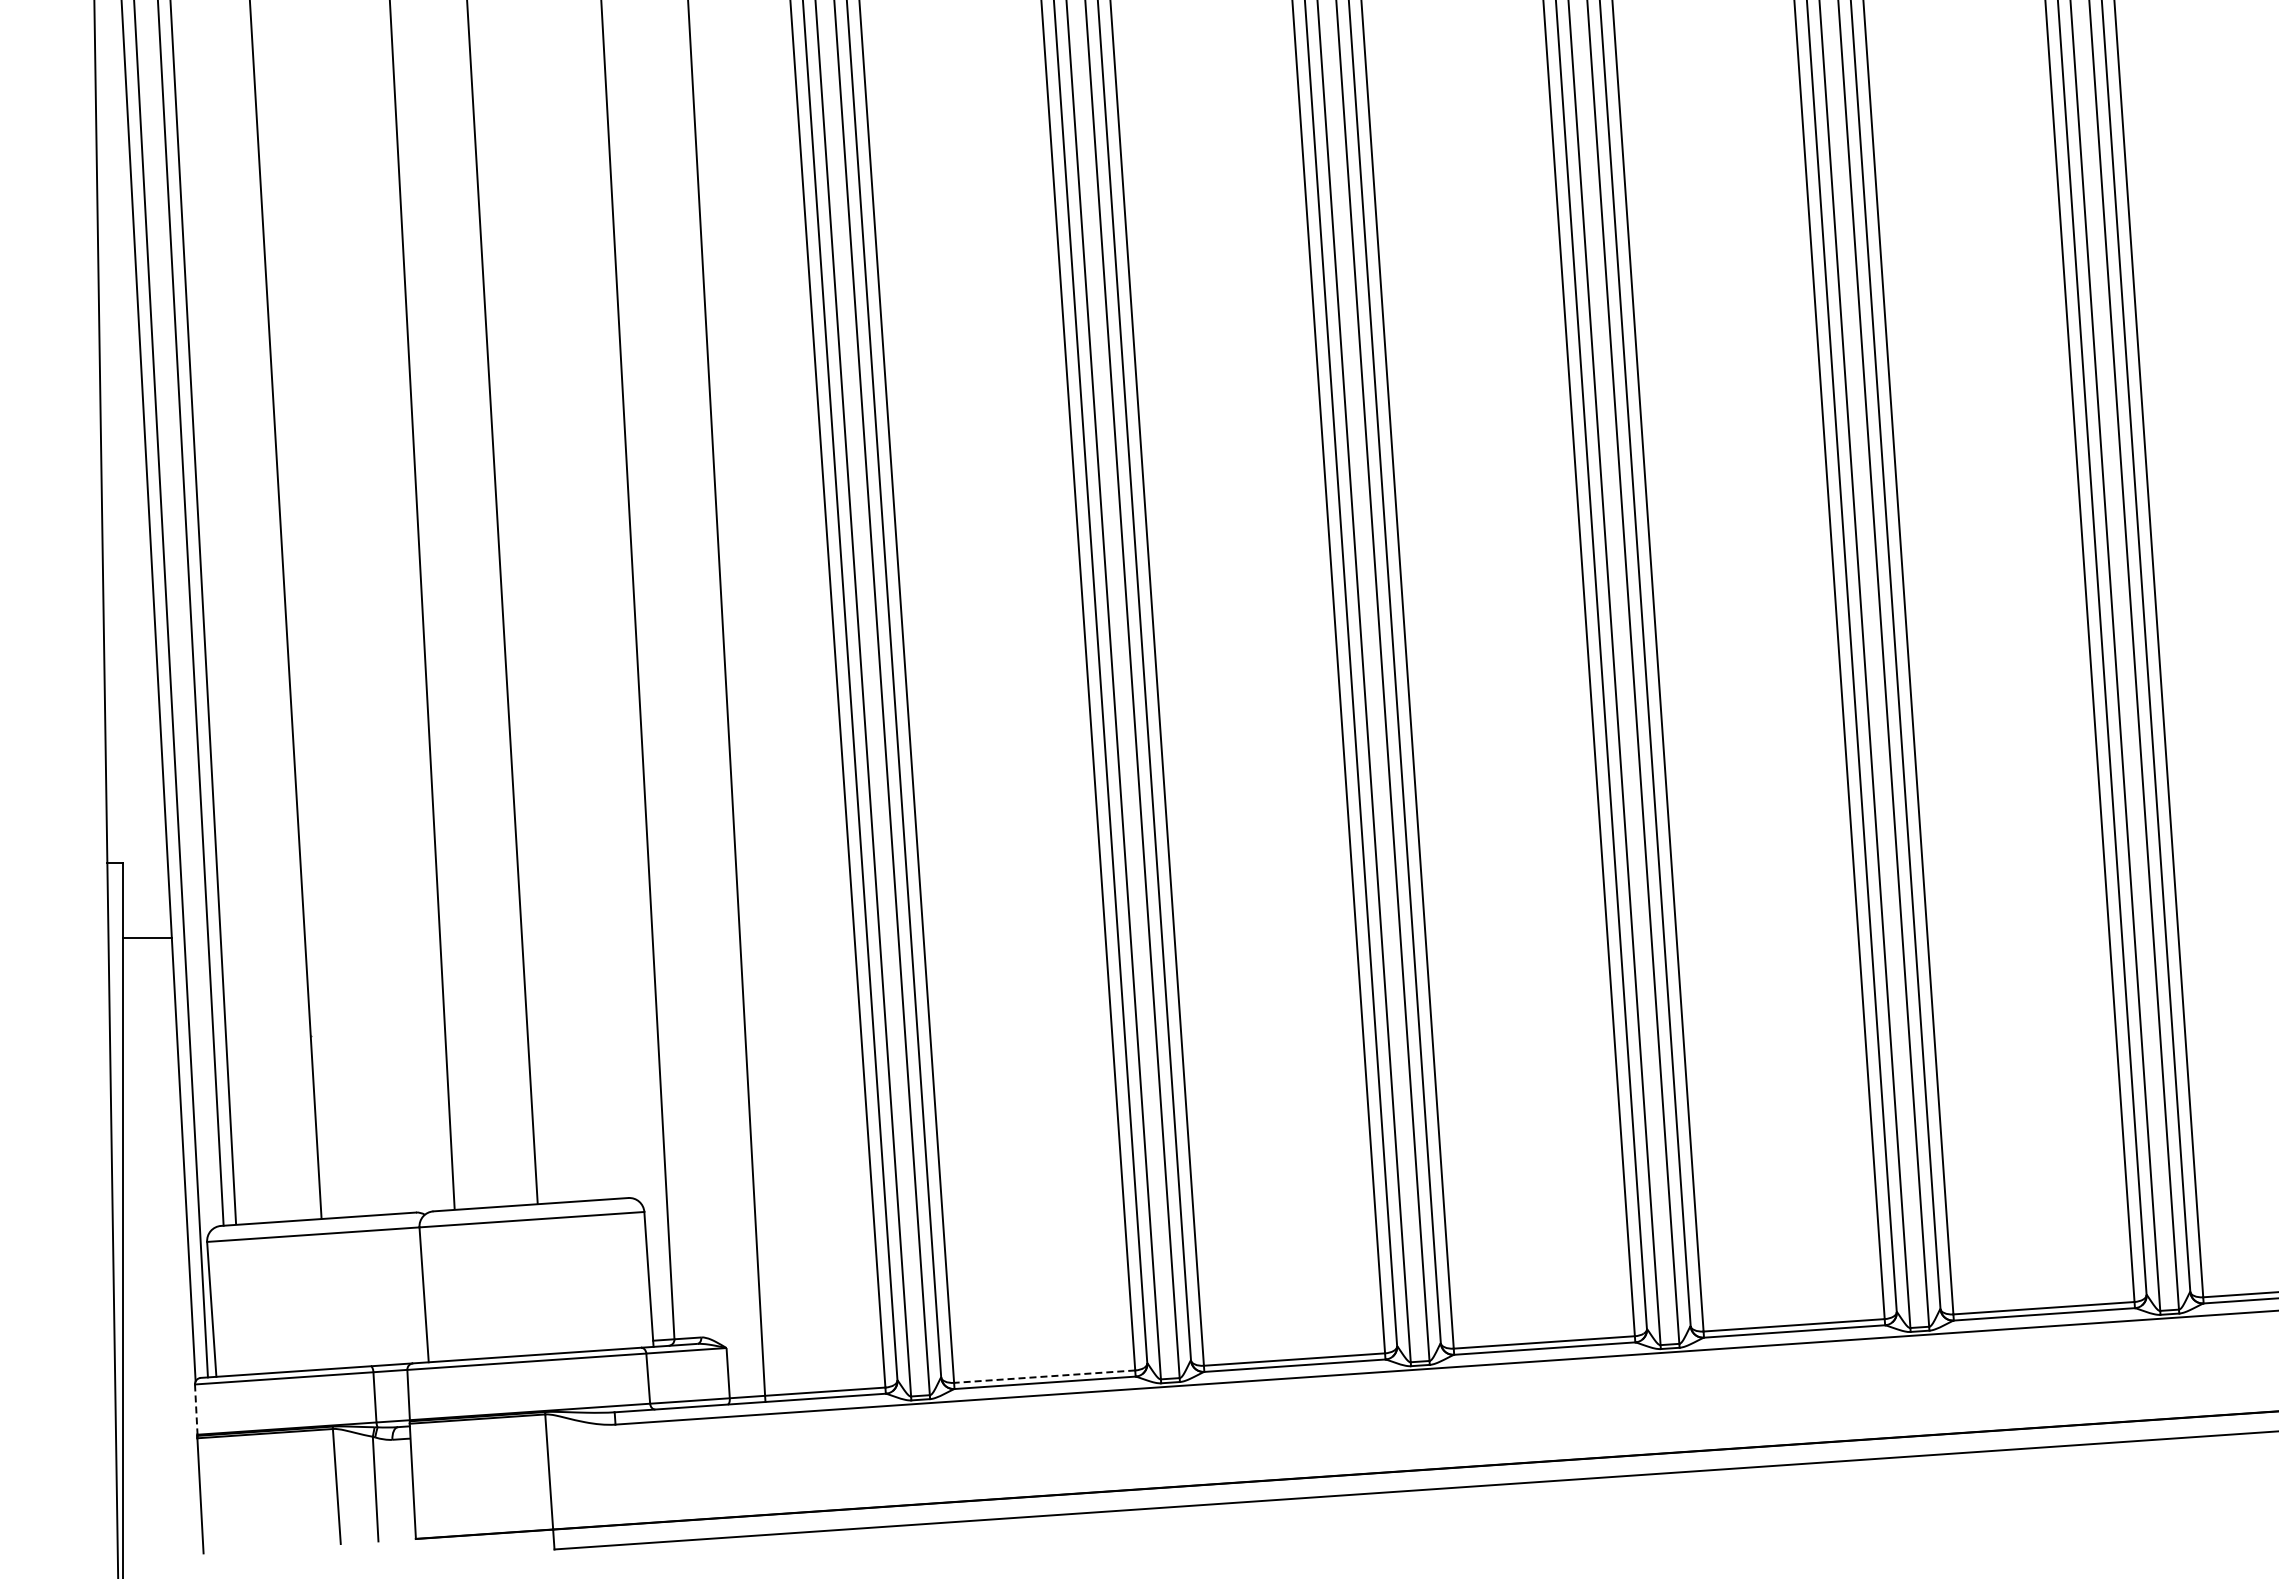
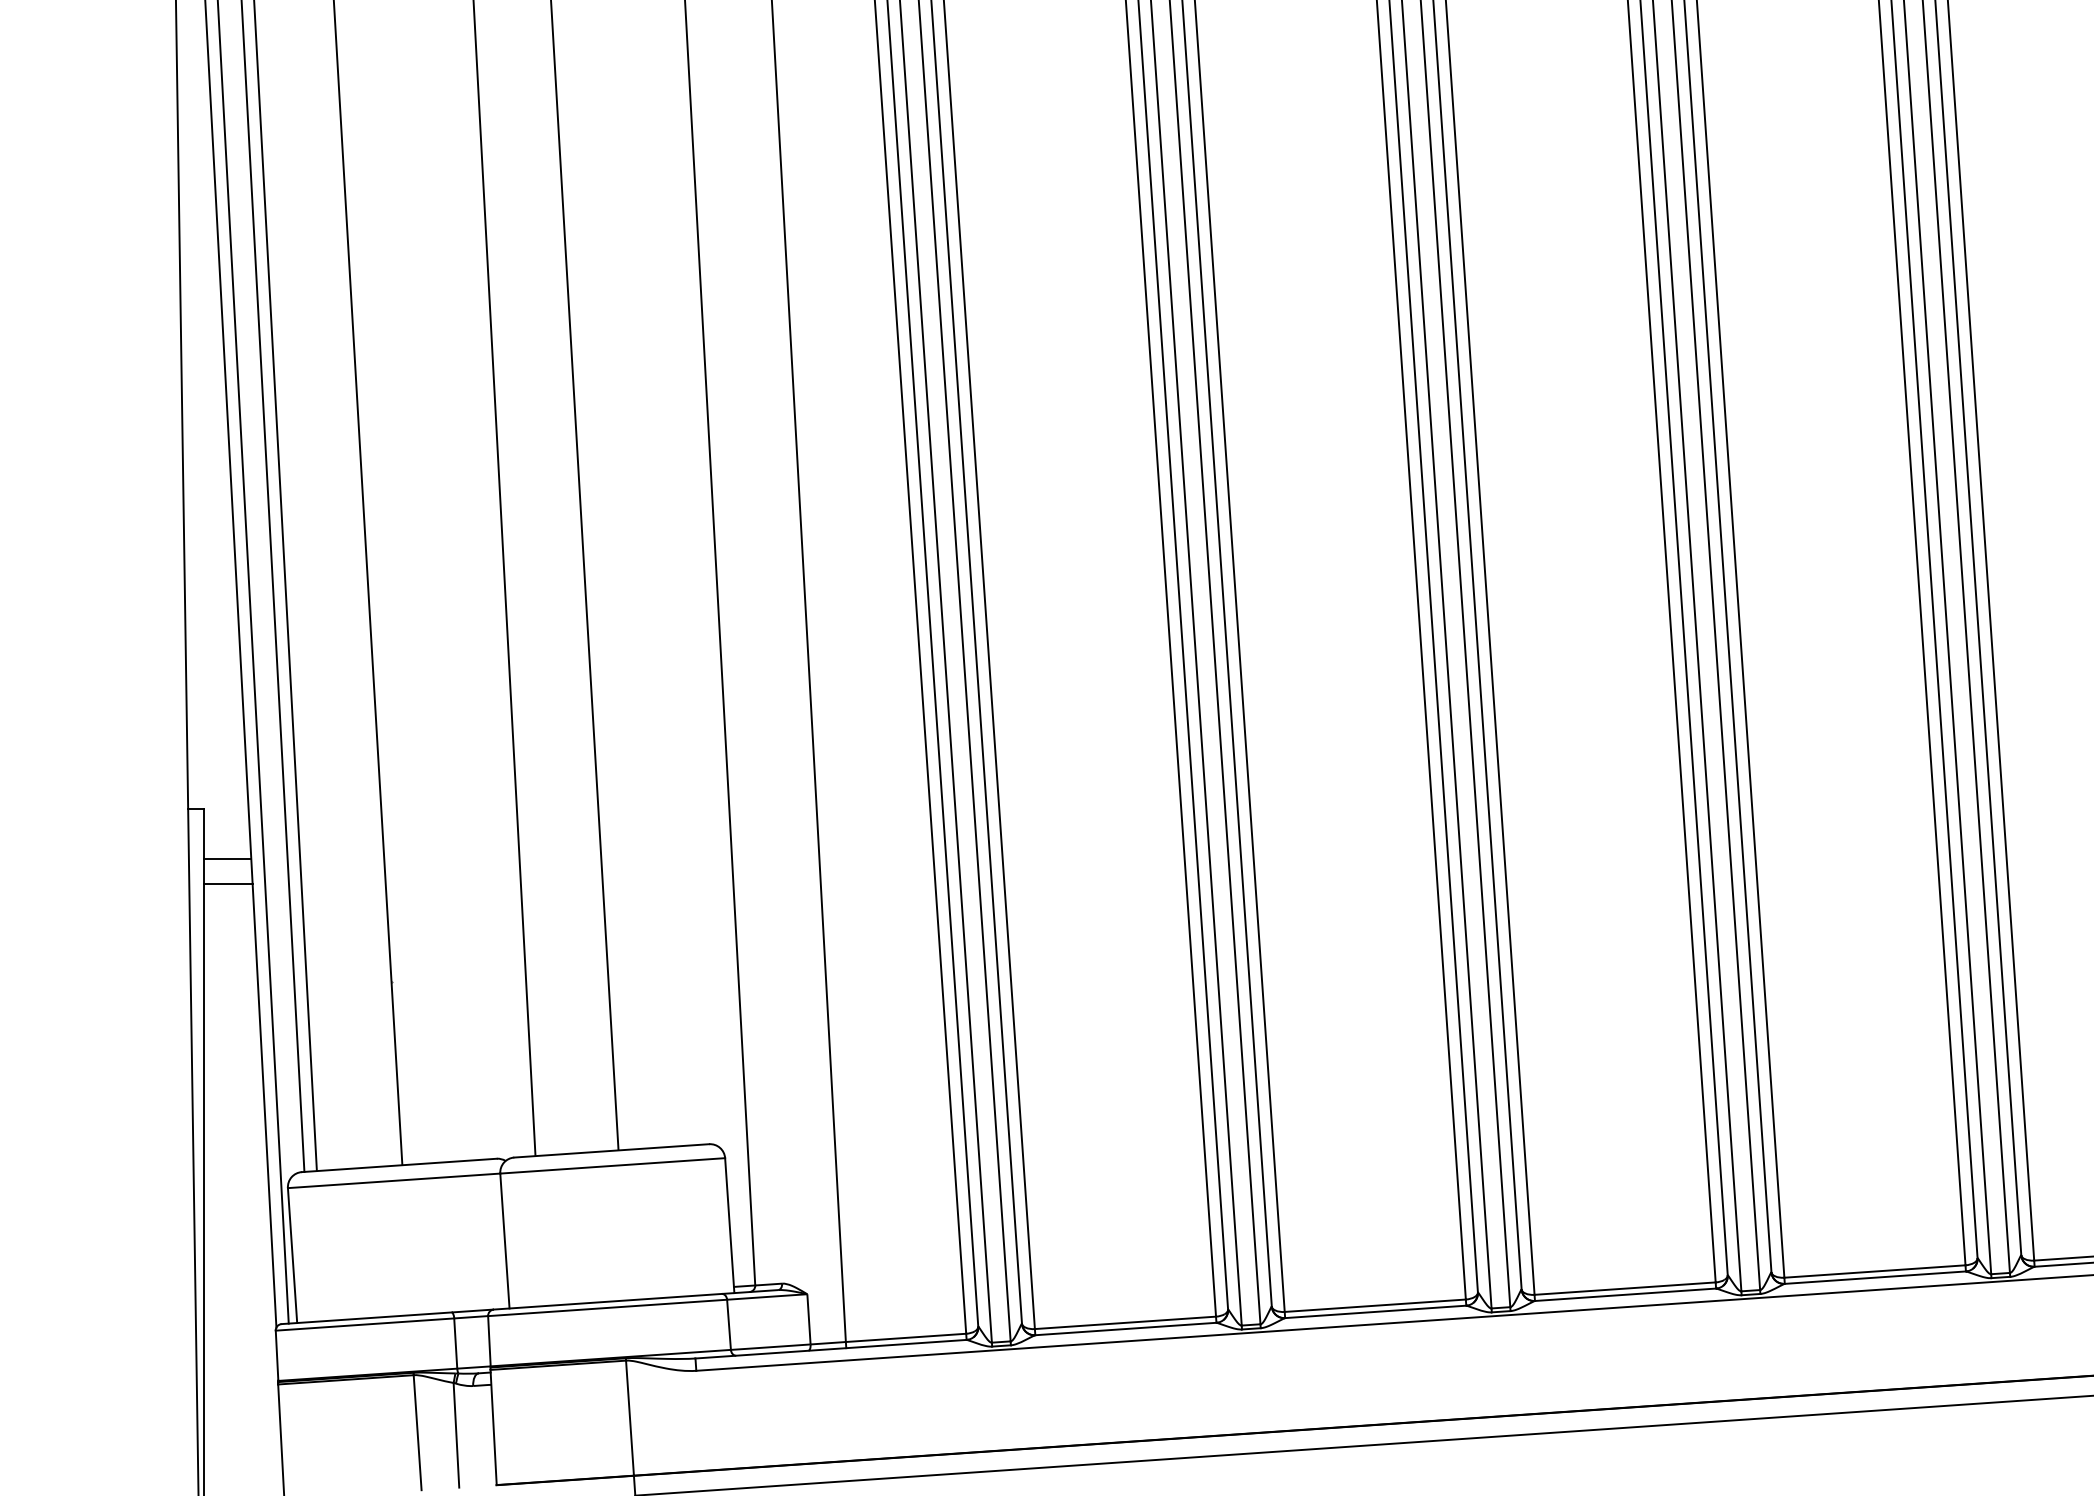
line: (146, 912) -> (227, 858), added
line: (1044, 1376) -> (1125, 1322), dashed -> solid
line: (196, 1410) -> (277, 1356), dashed -> solid

